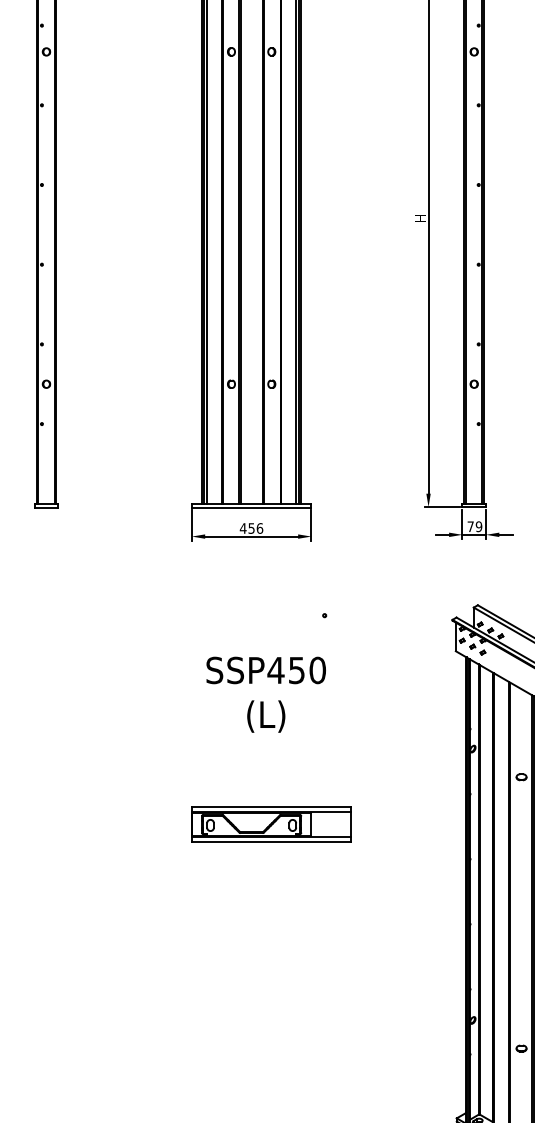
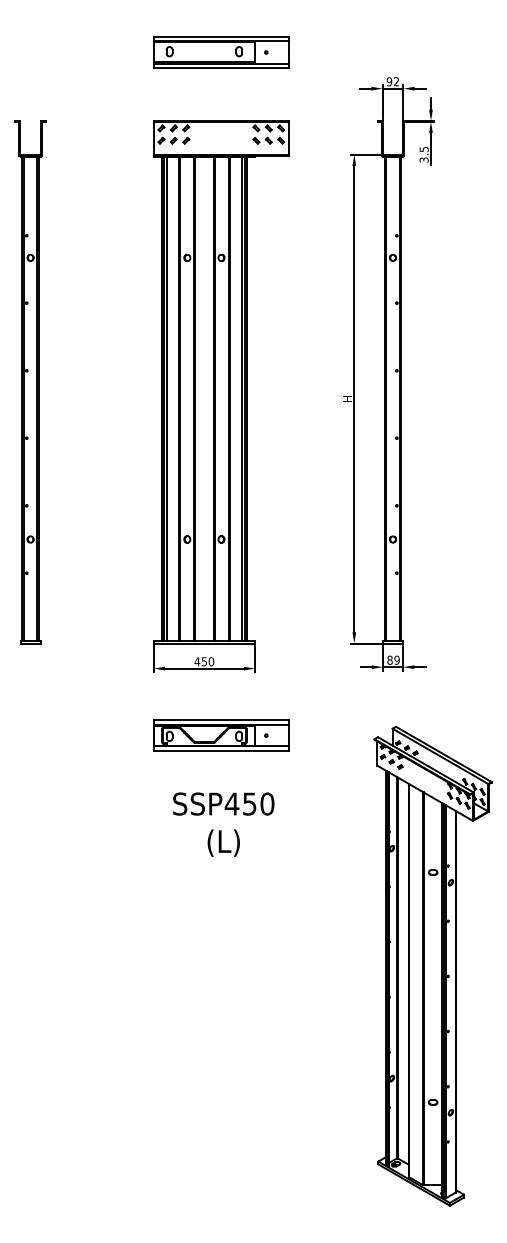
text: (470, 525) -> (389, 659), 79 -> 89
text: (259, 528) -> (211, 661), 456 -> 450
text: (265, 694) -> (223, 824), moved
part: (271, 824) -> (221, 735), moved

